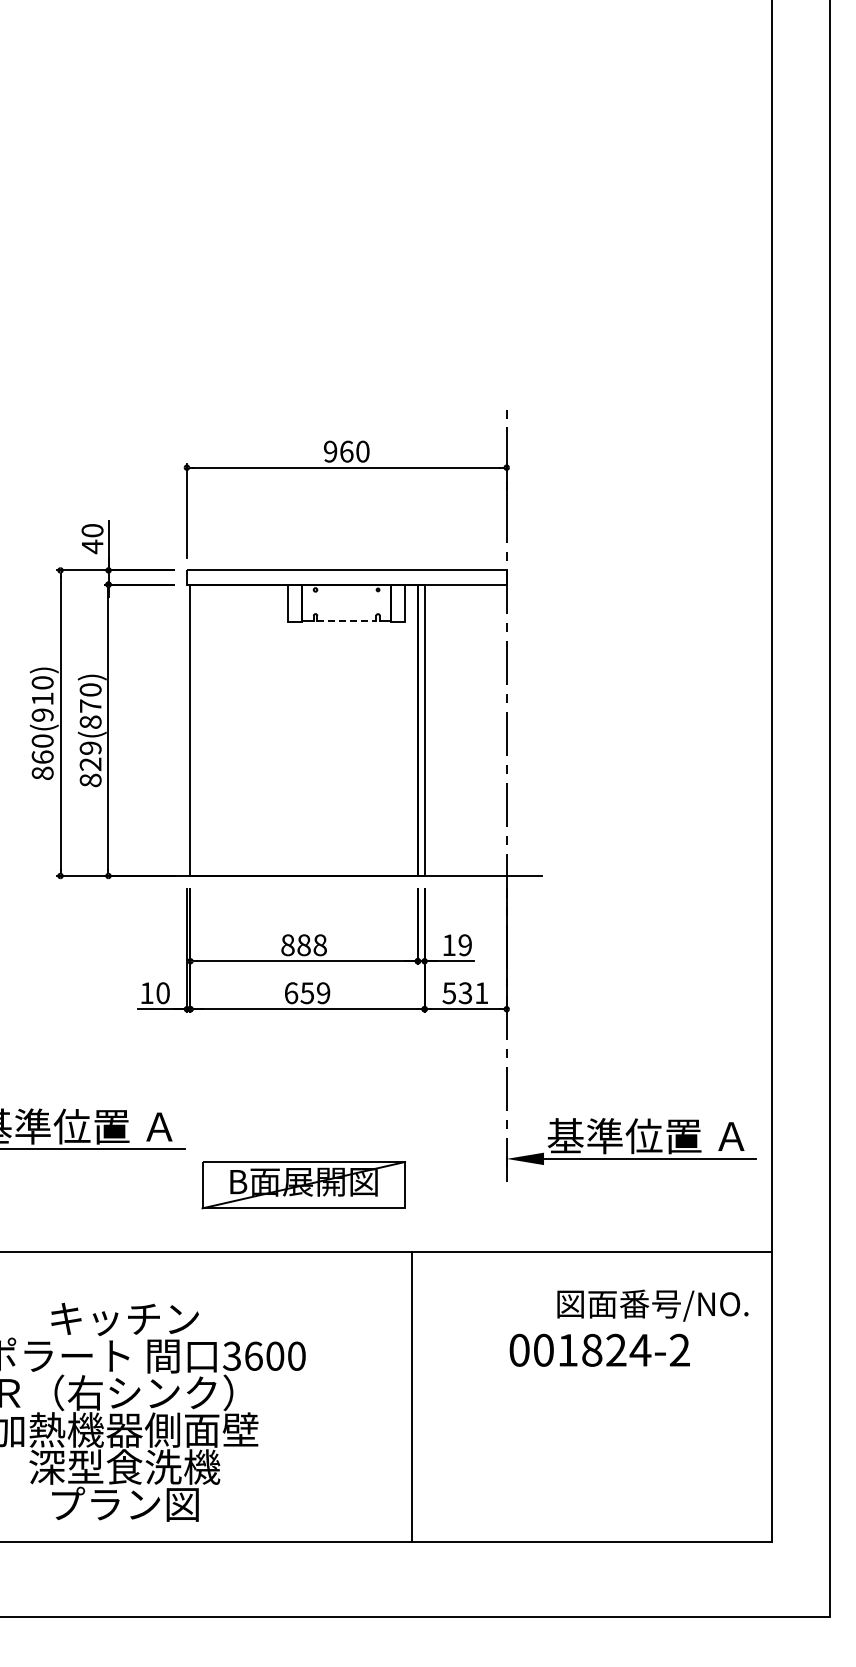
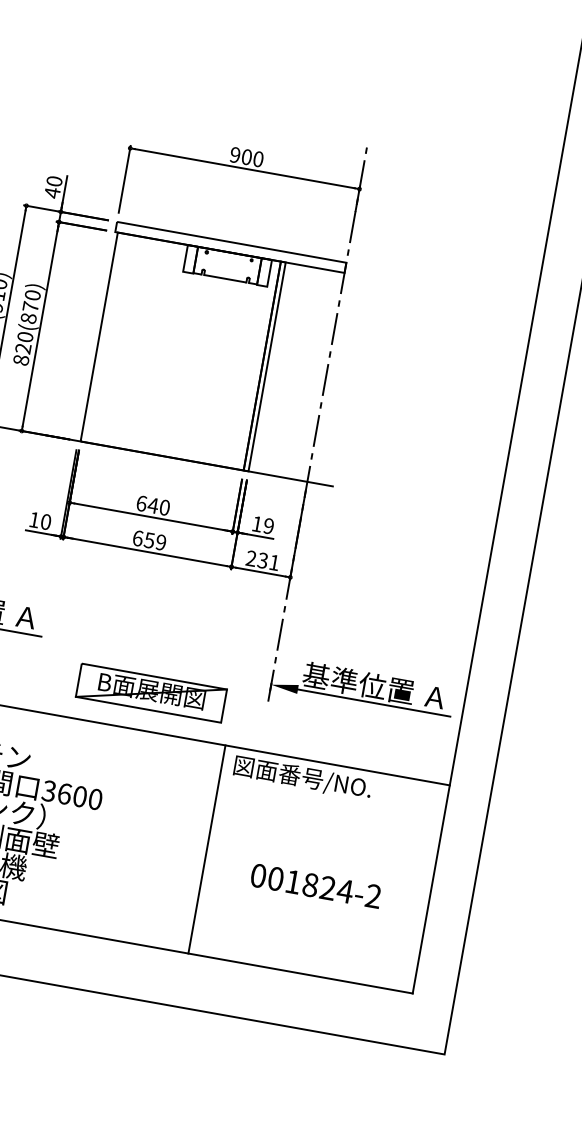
text: (346, 451) -> (246, 157), 960 -> 900
line: (347, 621) -> (225, 279), dashed -> solid
text: (90, 747) -> (25, 336), 829(870) -> 820(870)
text: (303, 945) -> (152, 505), 888 -> 640
text: (449, 993) -> (251, 558), 531 -> 231
part: (303, 1185) -> (151, 693), moved
text: (652, 1305) -> (302, 778), moved
text: (599, 1349) -> (315, 885), moved
line: (412, 1396) -> (207, 849), moved

